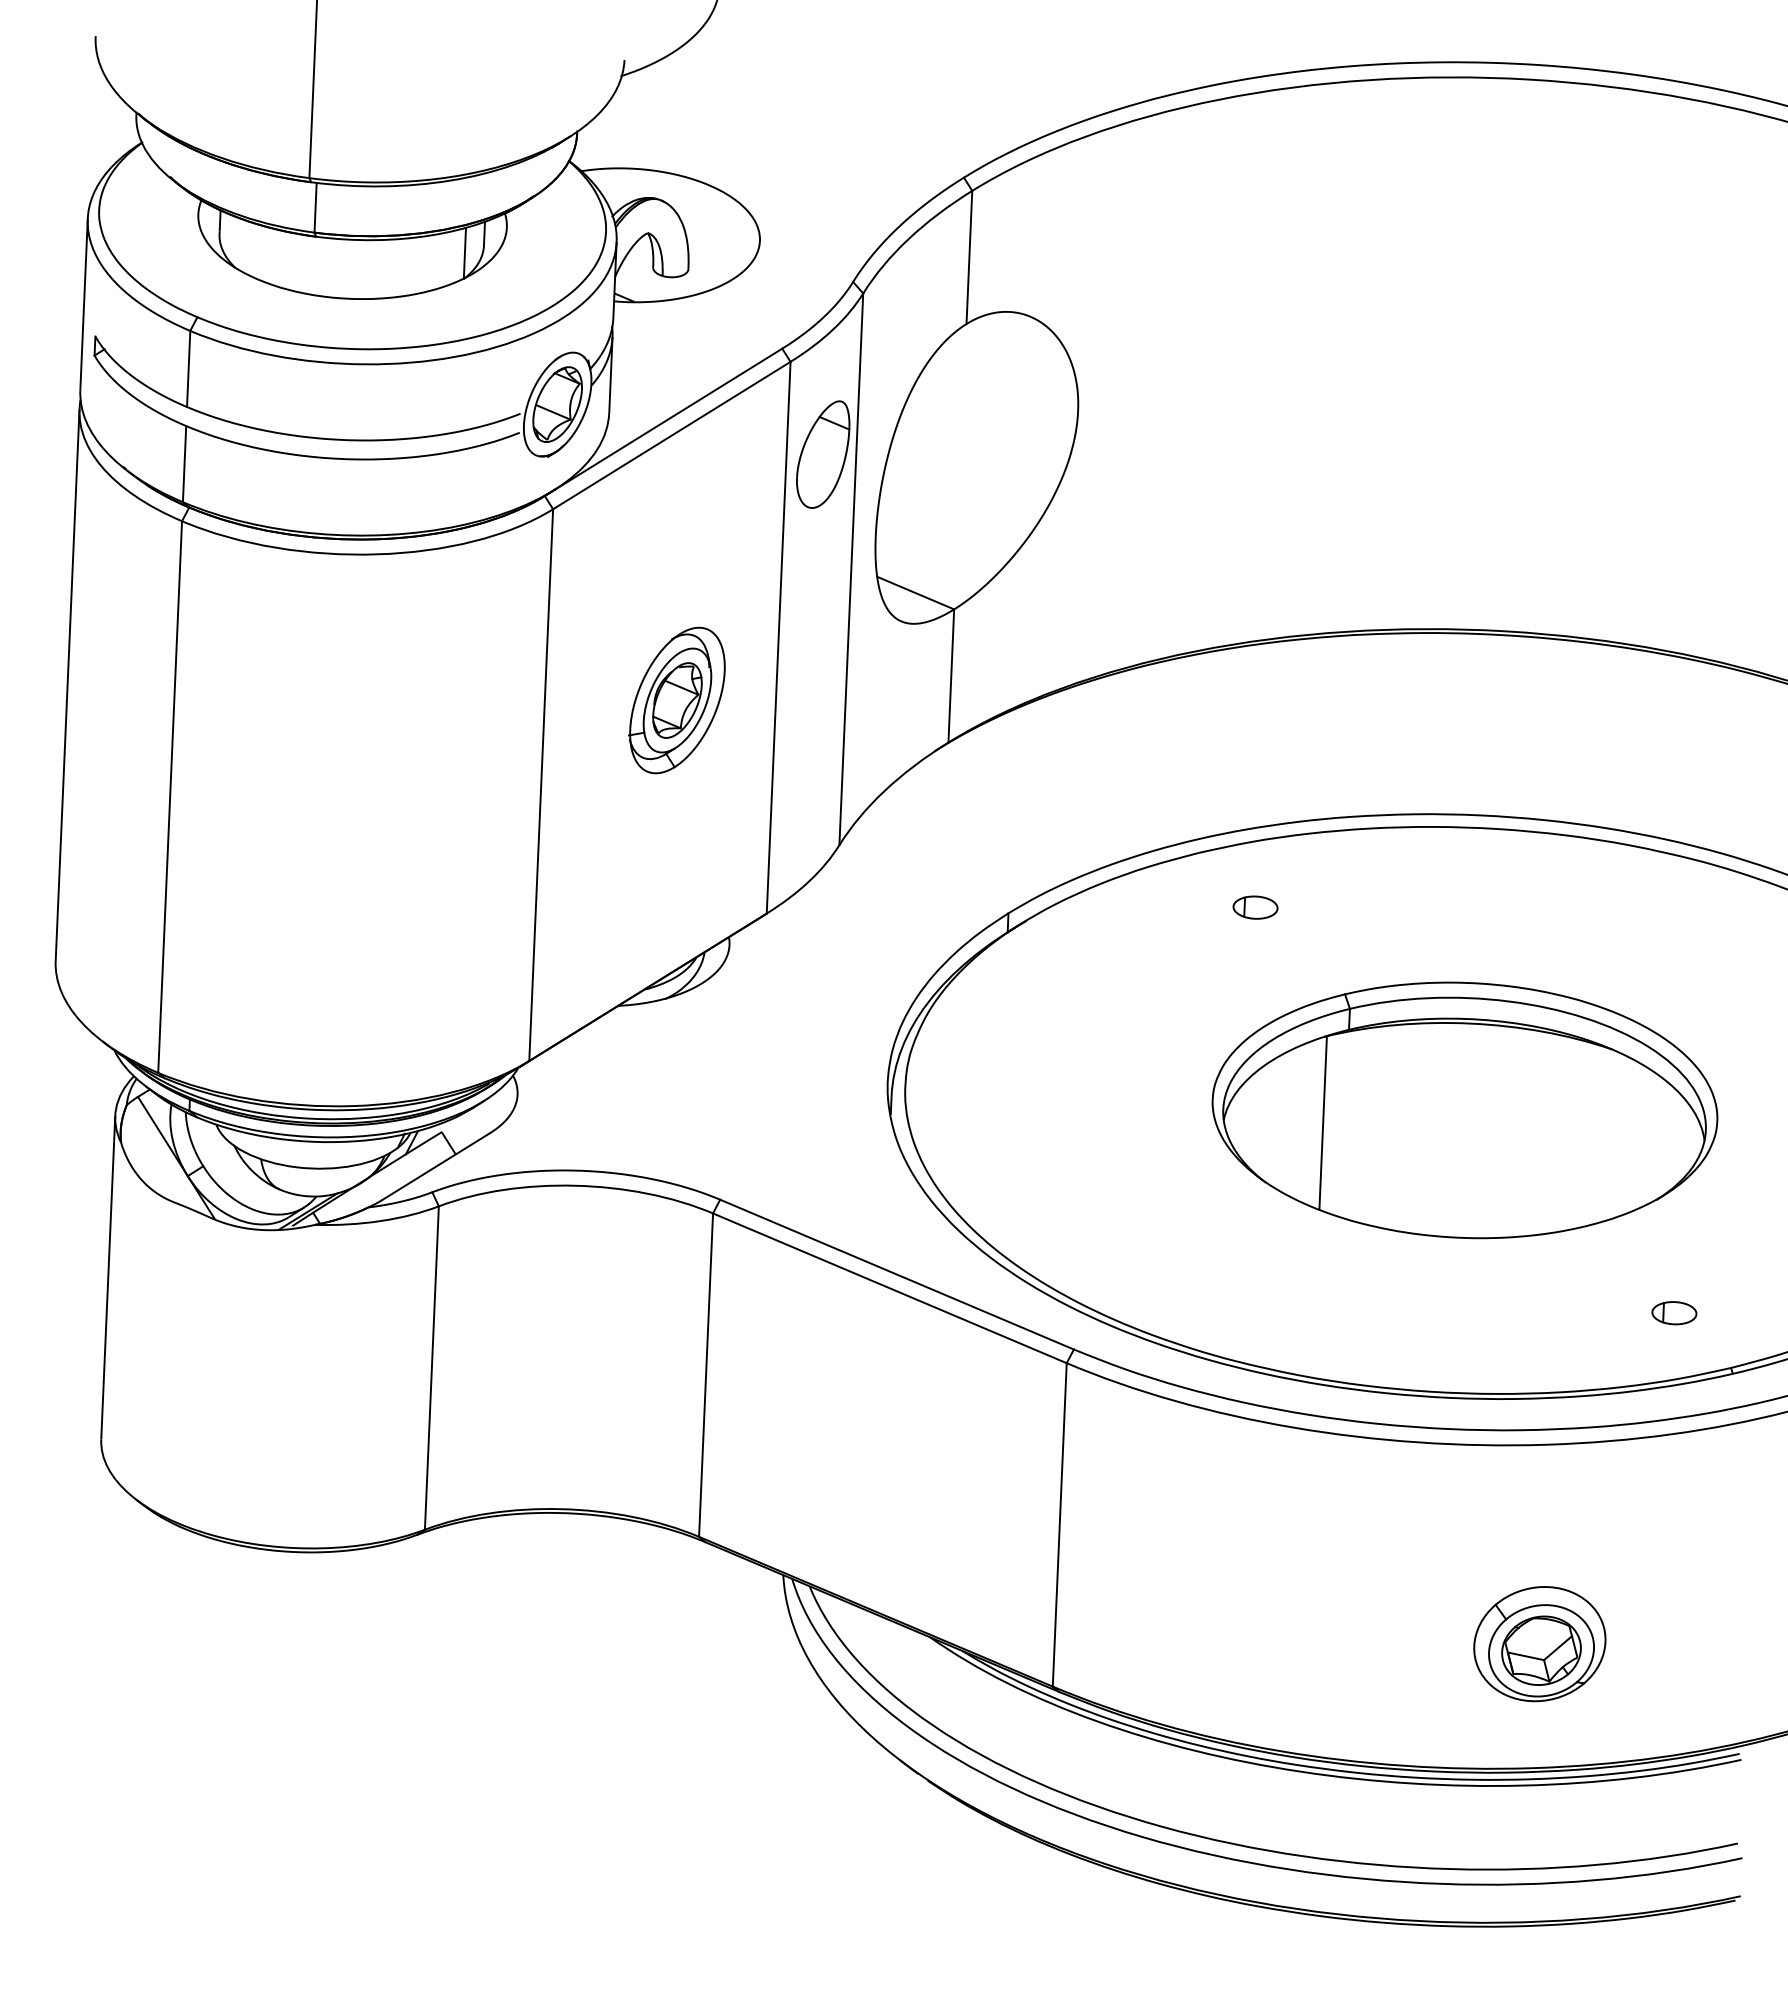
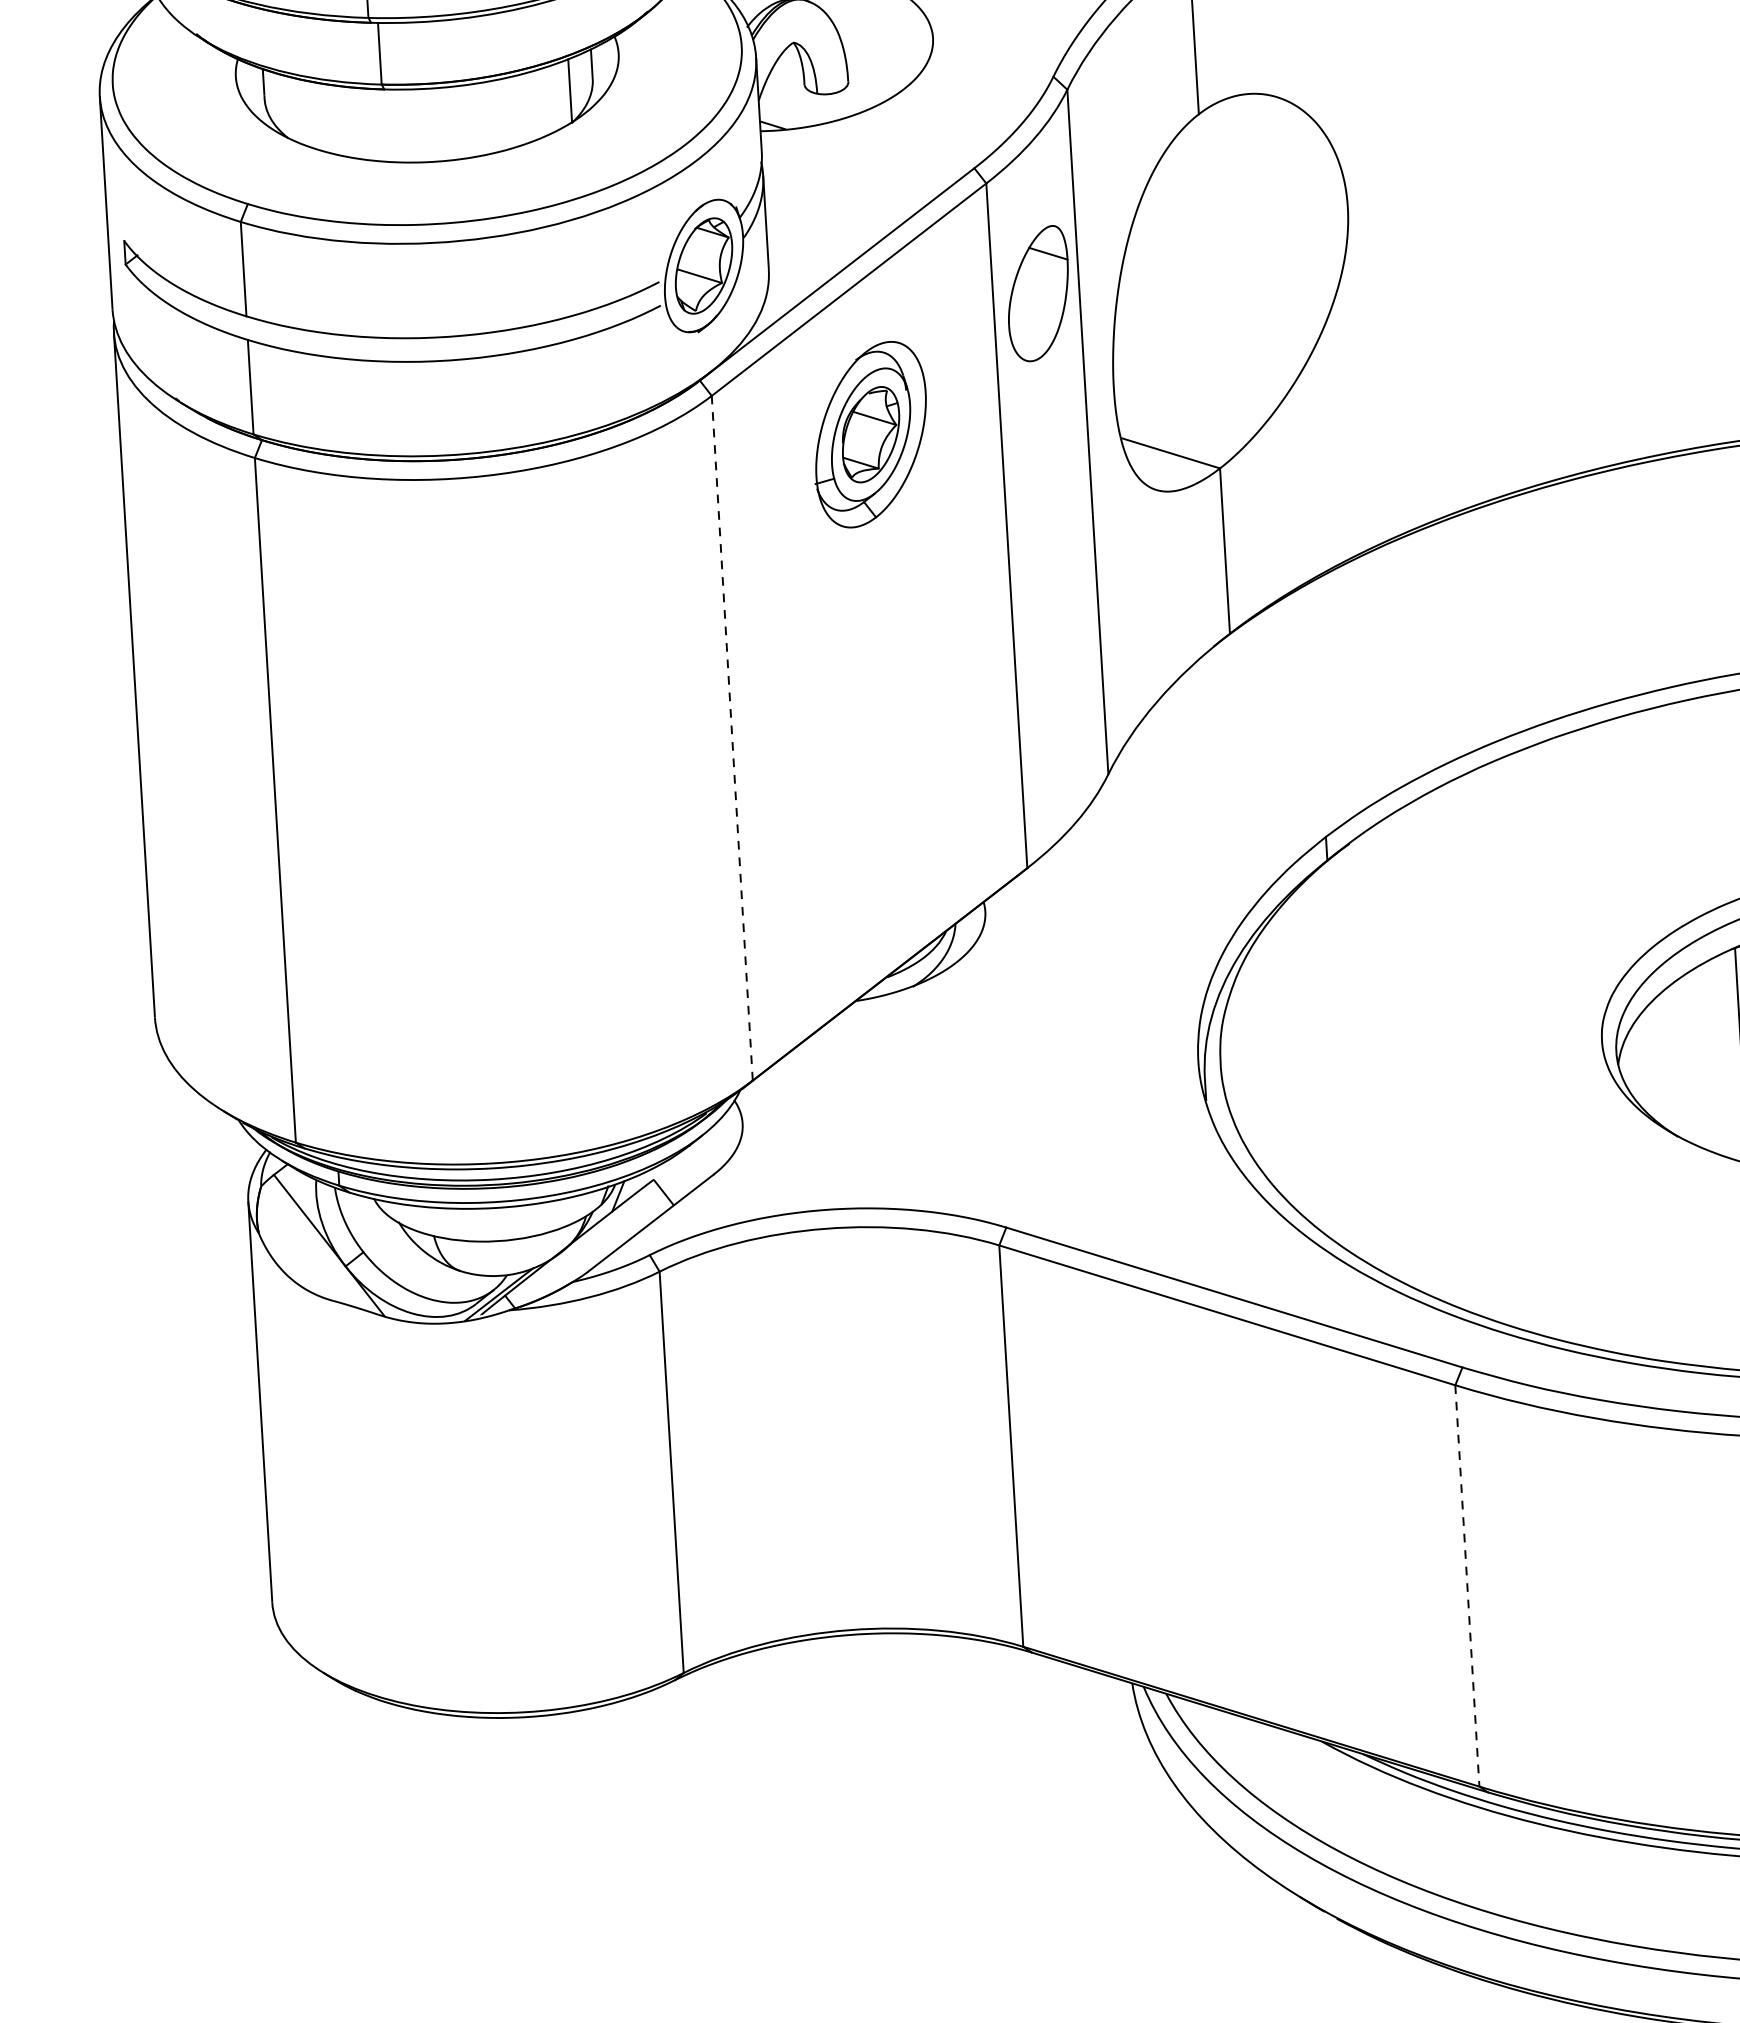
part: (676, 700) -> (869, 434), moved
line: (541, 784) -> (732, 737), solid -> dashed
part: (1255, 907) -> (1630, 798), removed
line: (1059, 1524) -> (1466, 1585), solid -> dashed

